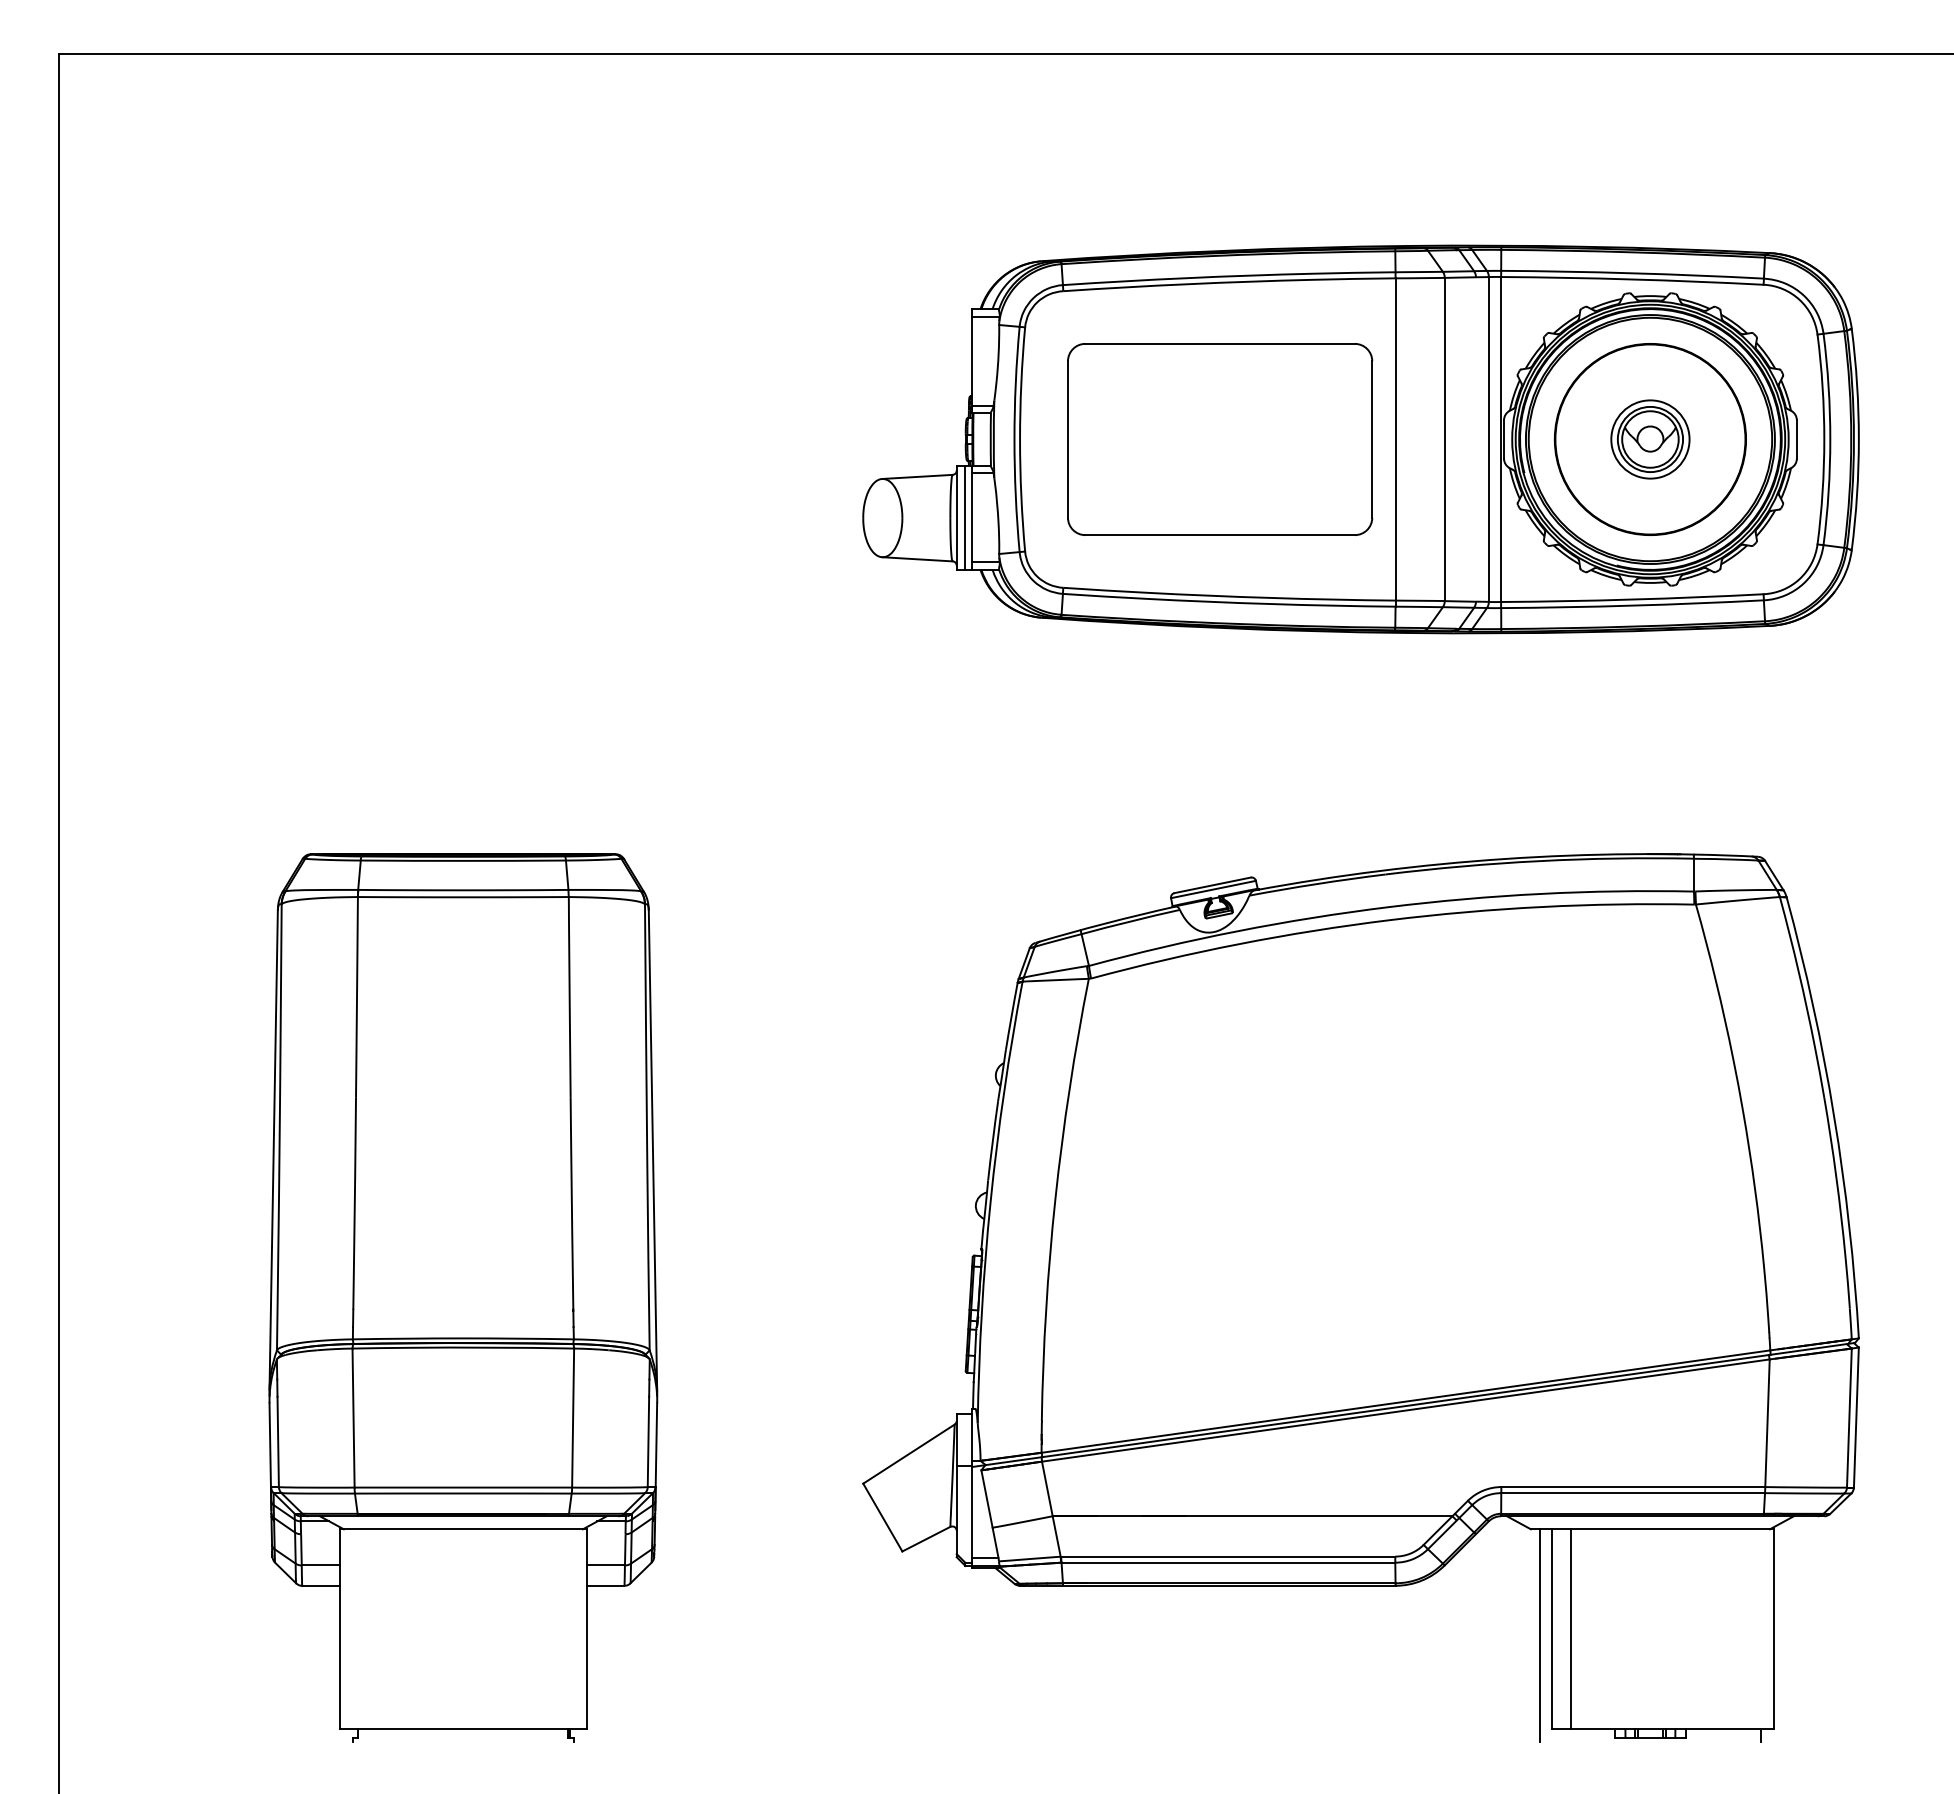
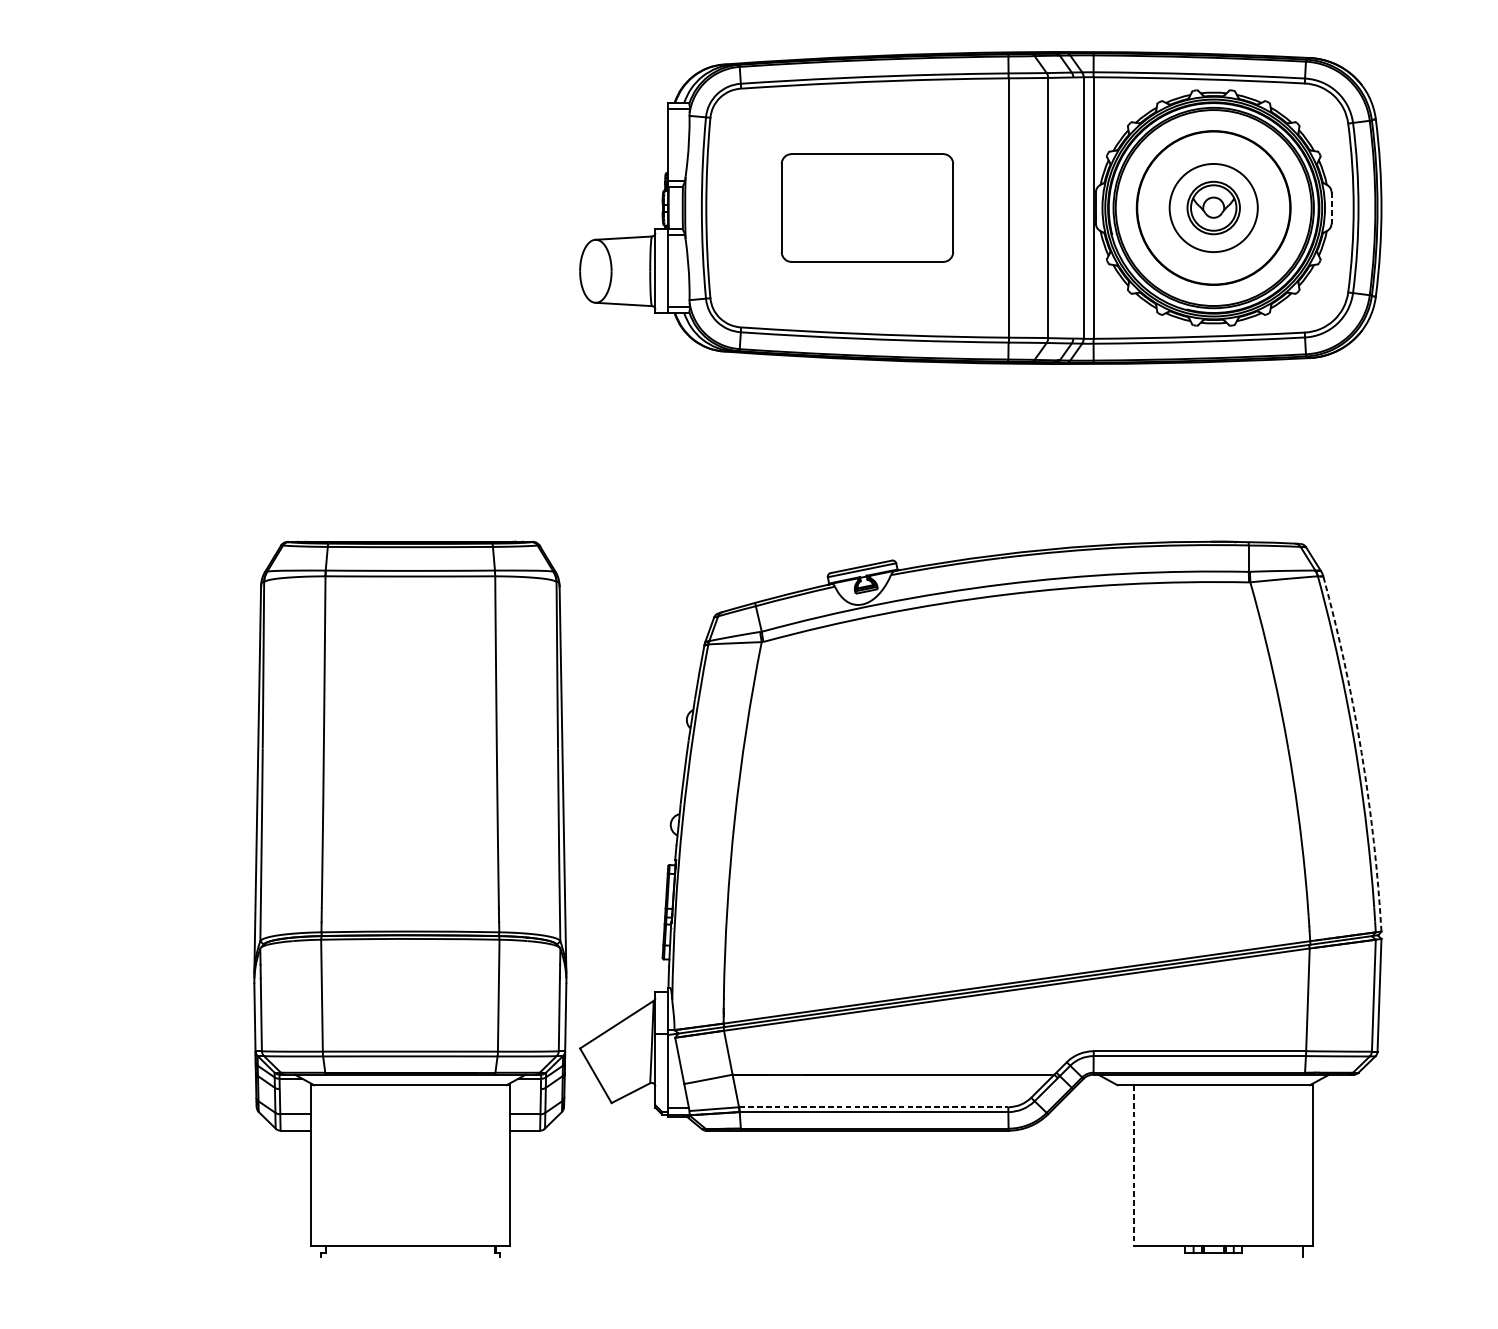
part: (1220, 439) -> (867, 208), size x0.7
circle: (1650, 439) -> (1213, 208), size x1.4
line: (1796, 439) -> (1331, 208), solid -> dashed
line: (965, 517) -> (662, 270), removed
arc: (1834, 1115) -> (1361, 752), solid -> dashed
part: (463, 1297) -> (410, 898), moved
line: (1228, 1556) -> (874, 1107), solid -> dashed
line: (1551, 1629) -> (1134, 1165), solid -> dashed
line: (1570, 1629) -> (1149, 1165), removed
line: (1539, 1635) -> (1124, 1170), removed

